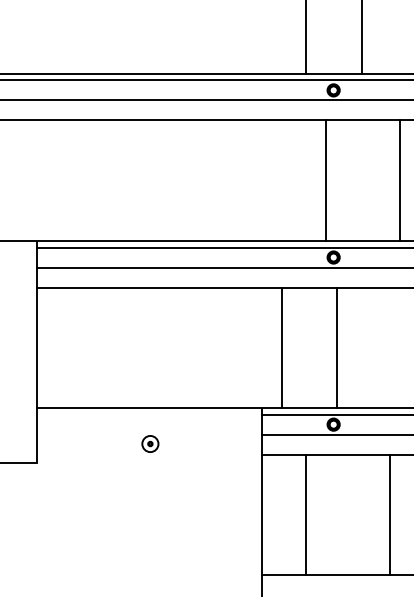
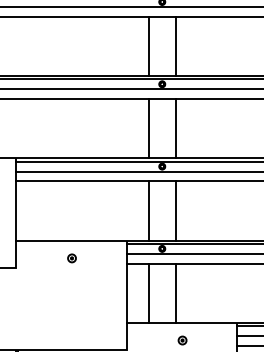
line: (326, 180) -> (148, 128), moved
line: (401, 180) -> (176, 128), moved
line: (281, 346) -> (148, 210), moved
line: (338, 346) -> (176, 210), moved
line: (391, 513) -> (176, 292), moved

